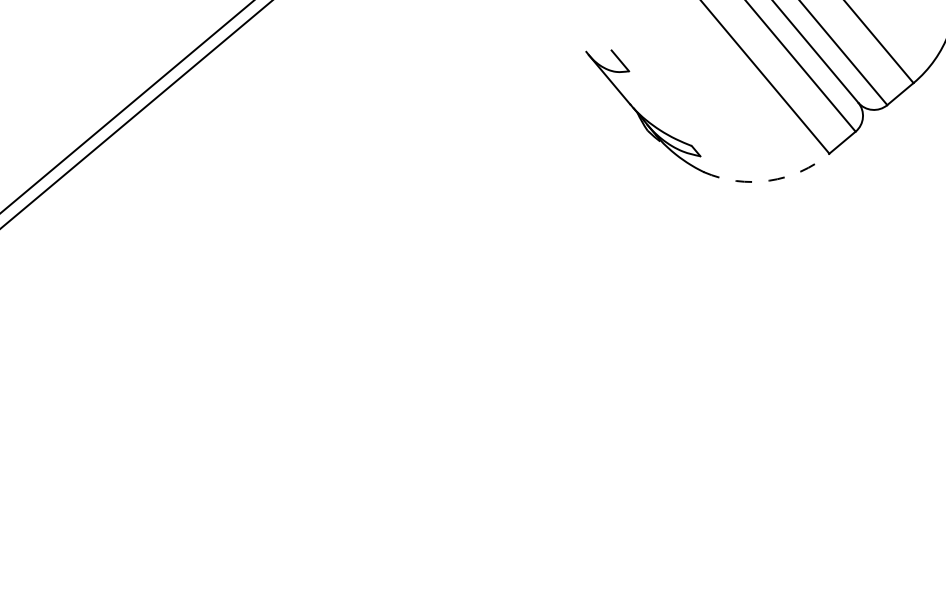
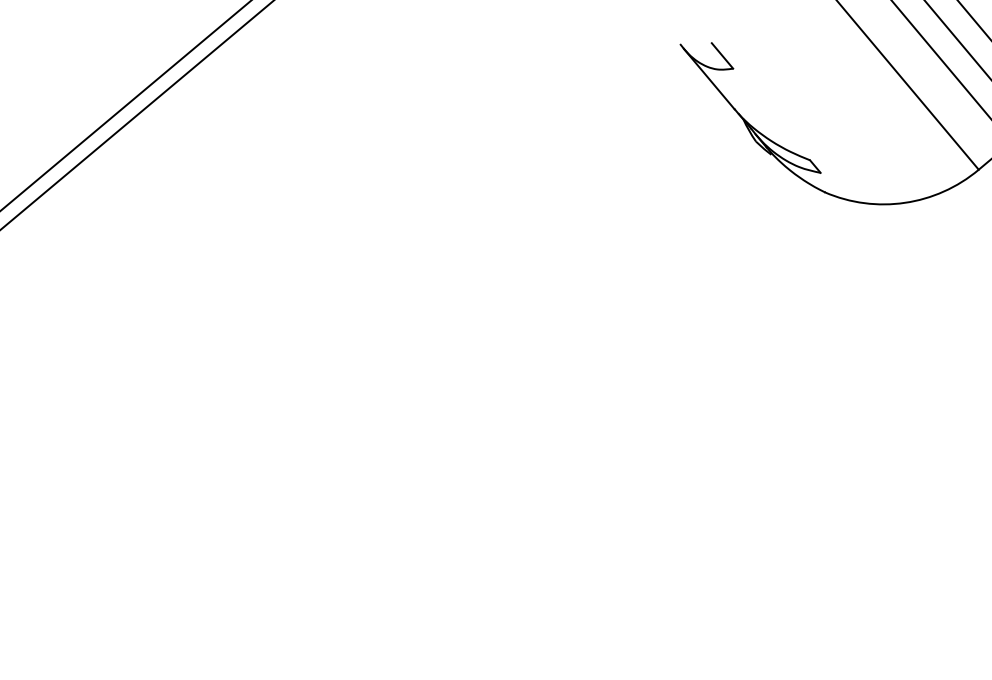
arc: (769, 180) -> (905, 202), dashed -> solid

